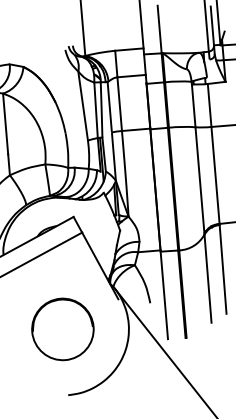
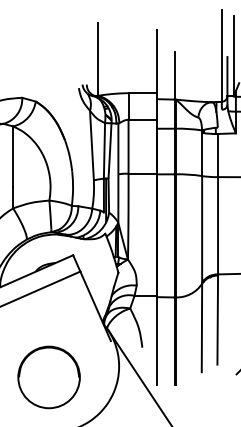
part: (62, 329) -> (48, 377), moved

